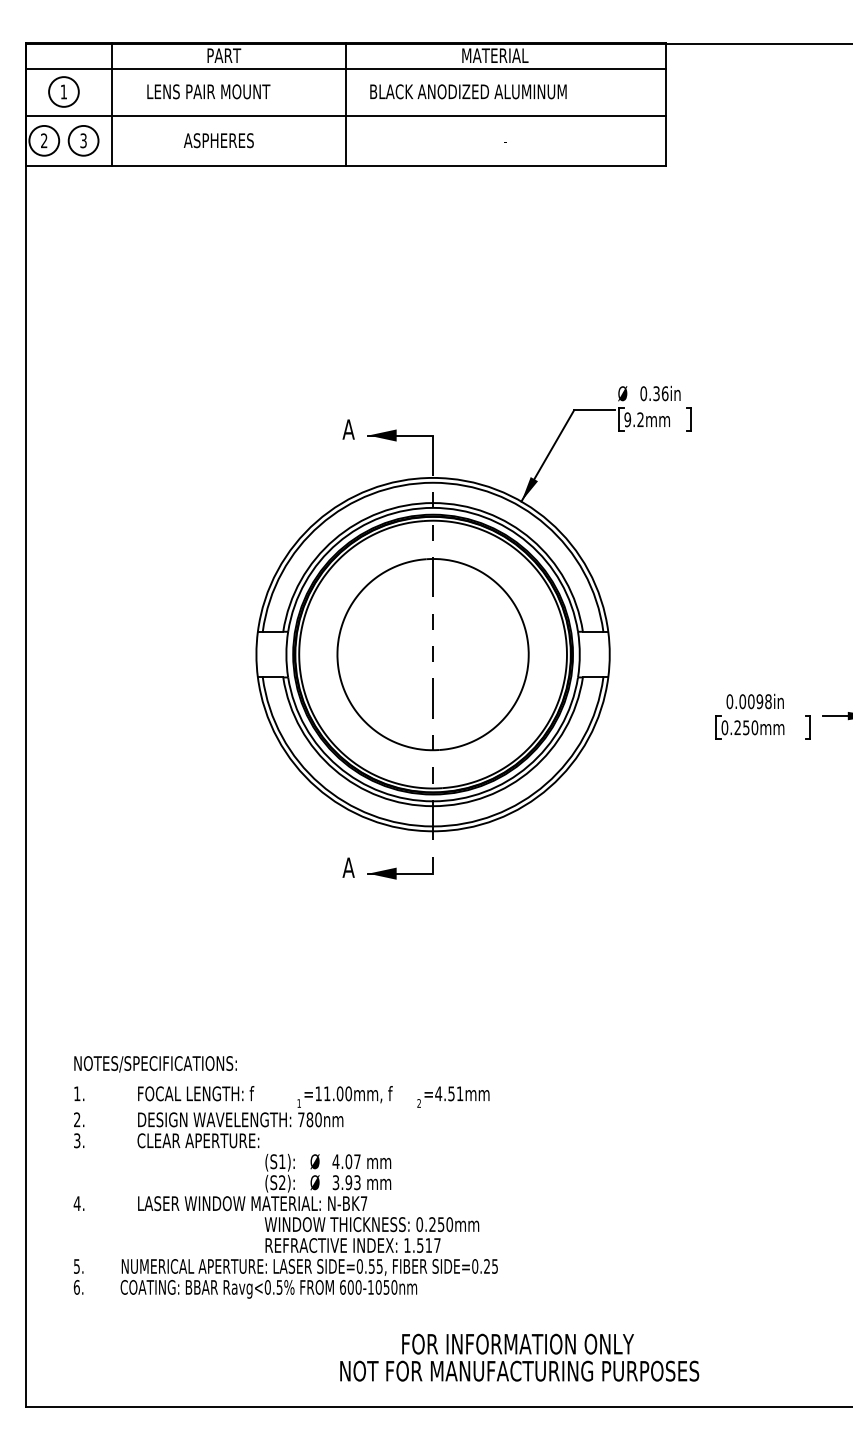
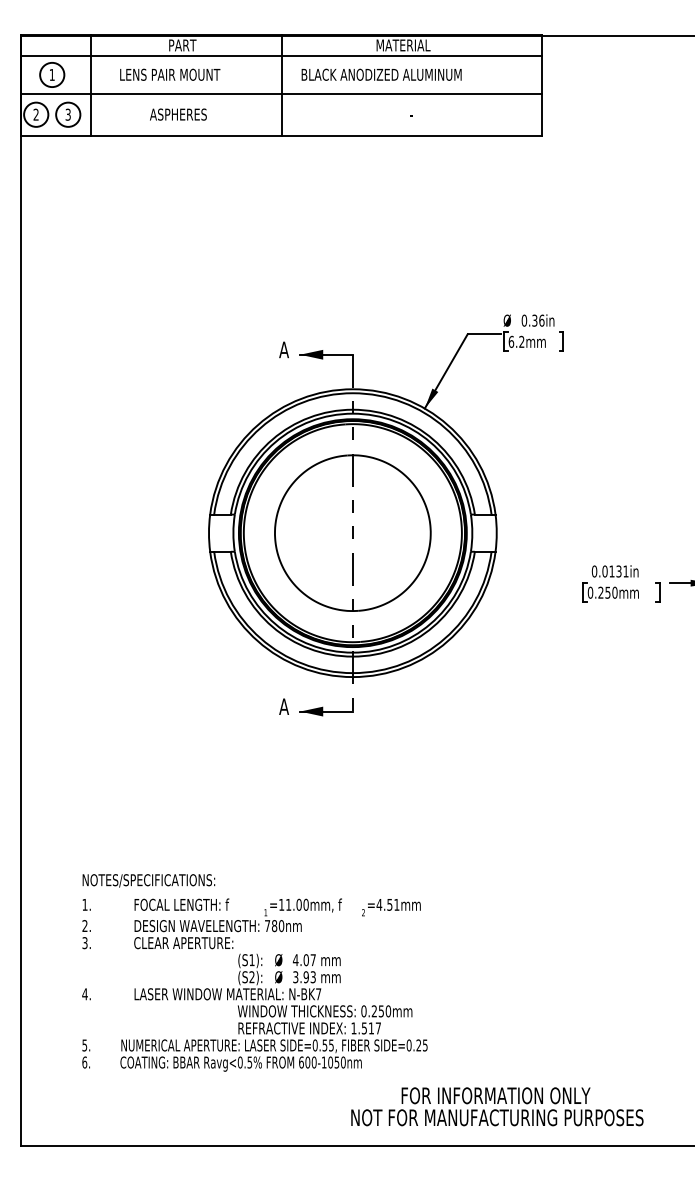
text: (627, 419) -> (511, 341), 9.2mm -> 6.2mm
text: (759, 701) -> (618, 571), 0.0098in -> 0.0131in
text: (285, 1176) -> (254, 972), moved
text: (519, 1357) -> (497, 1106), moved

